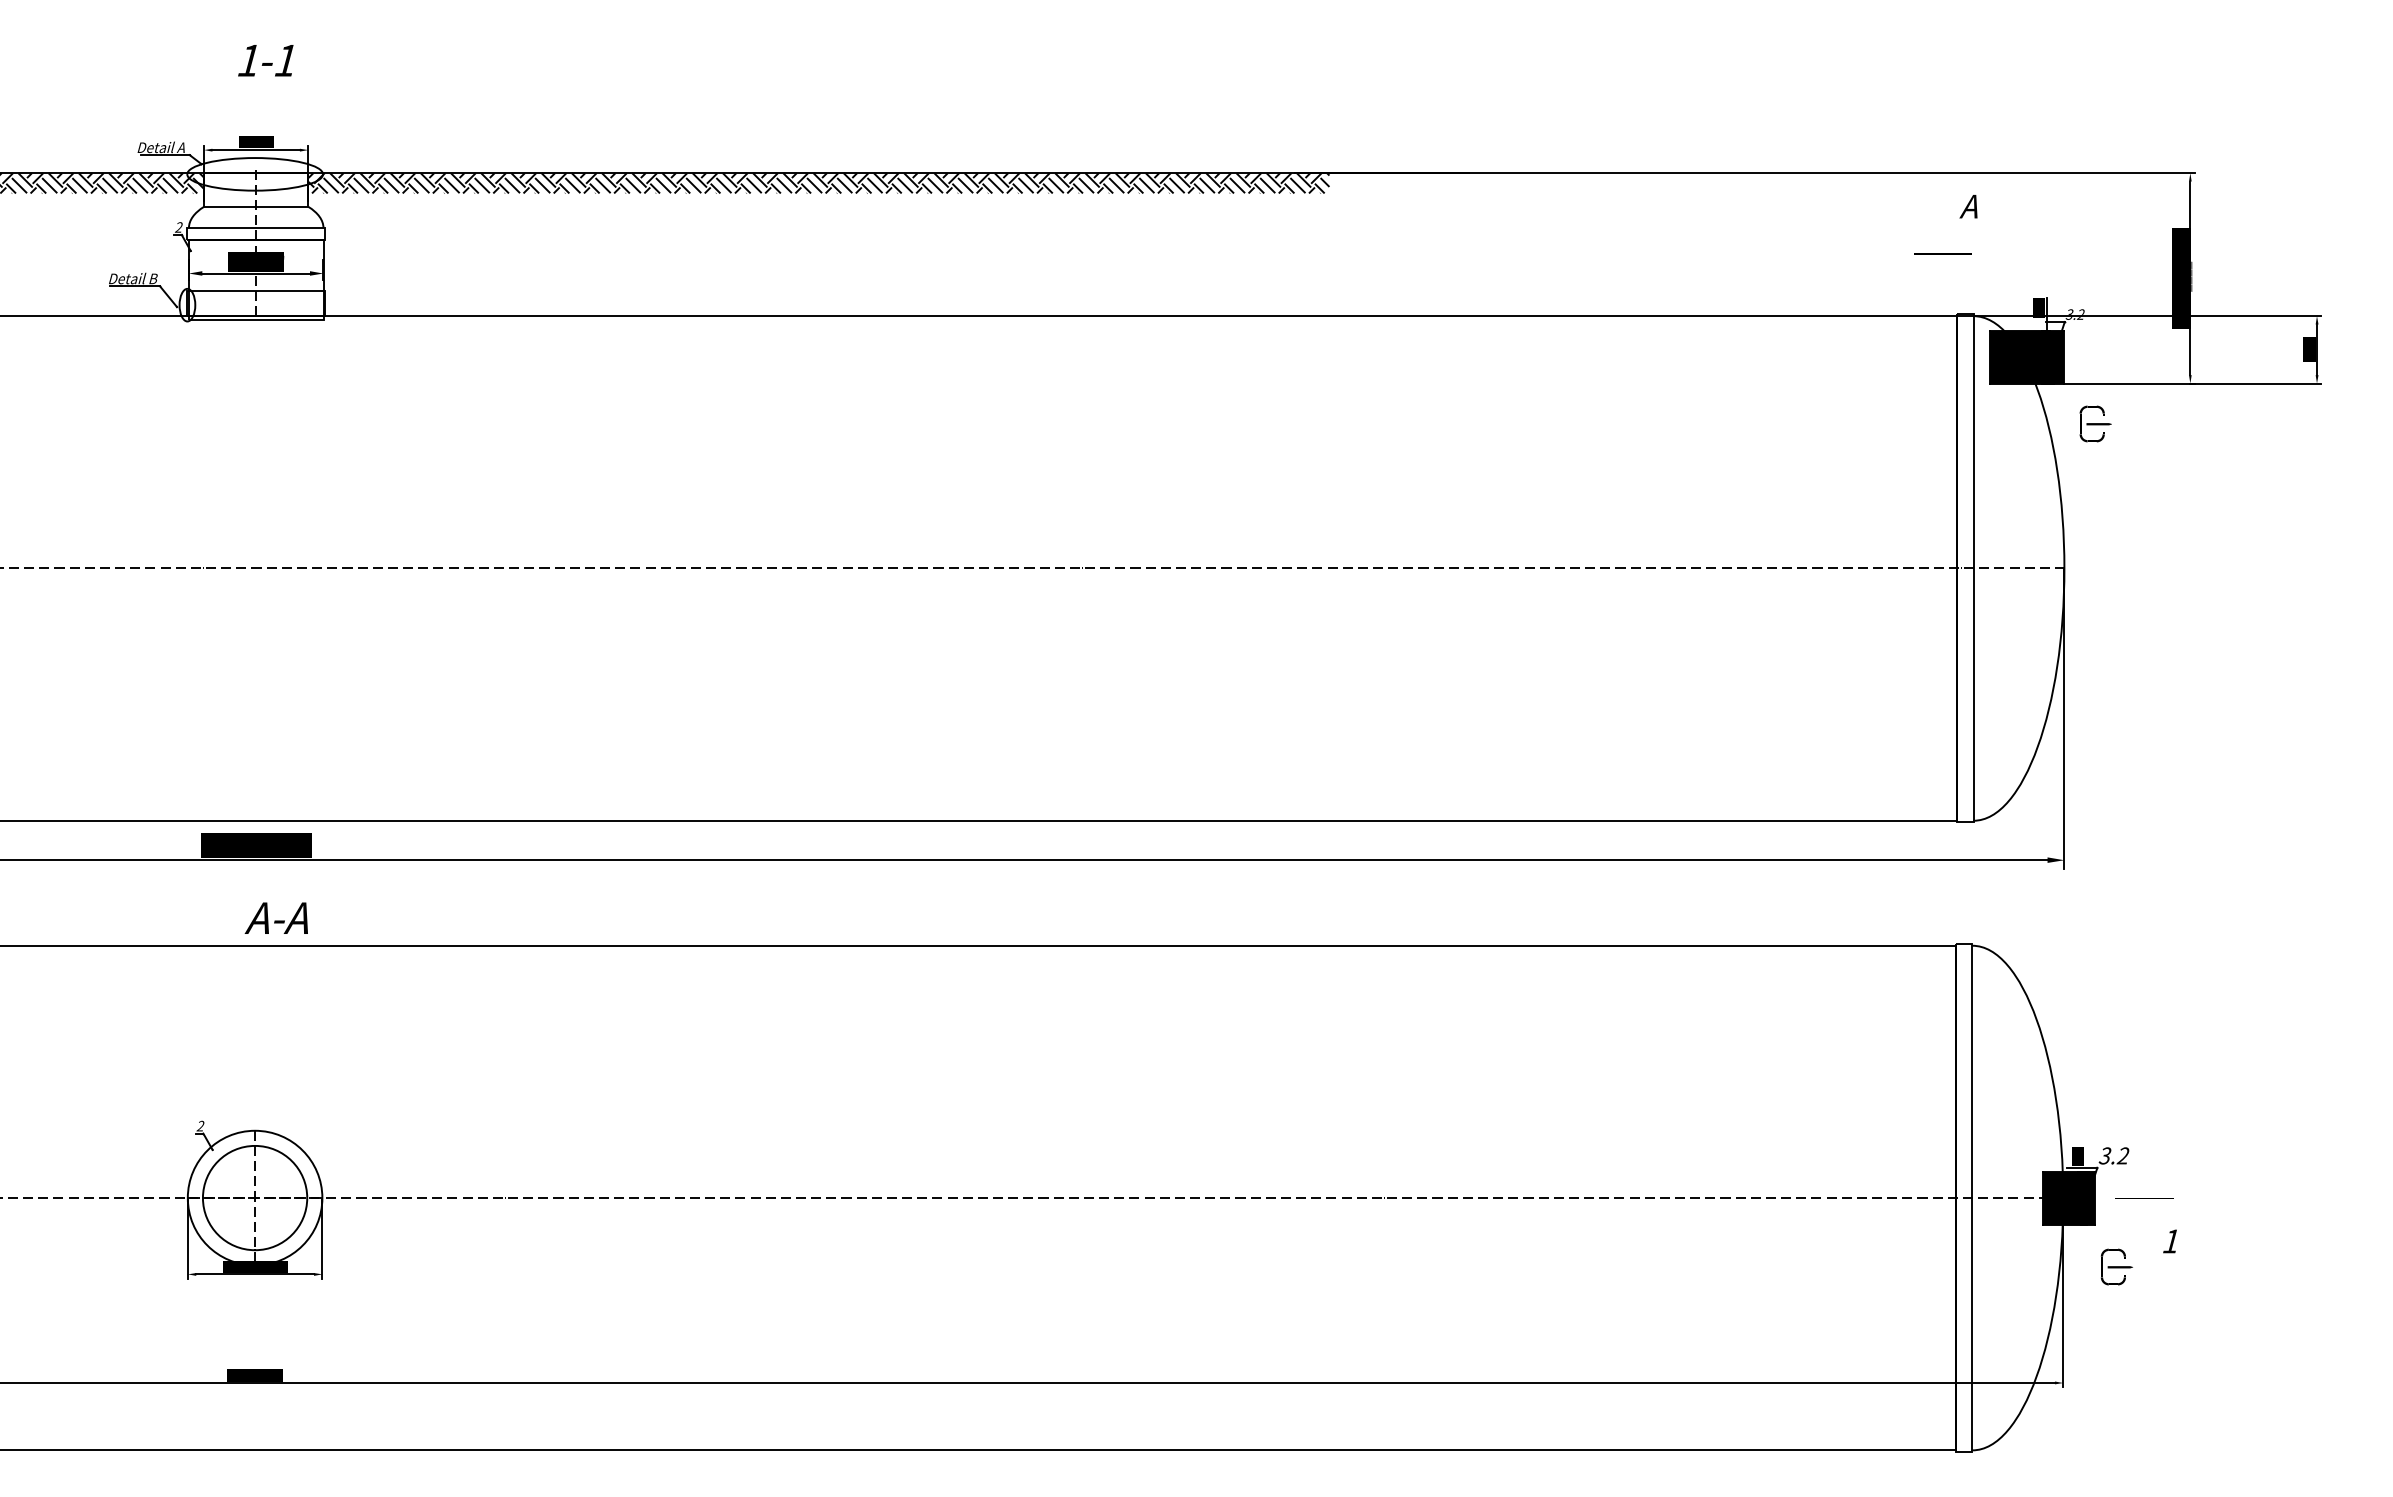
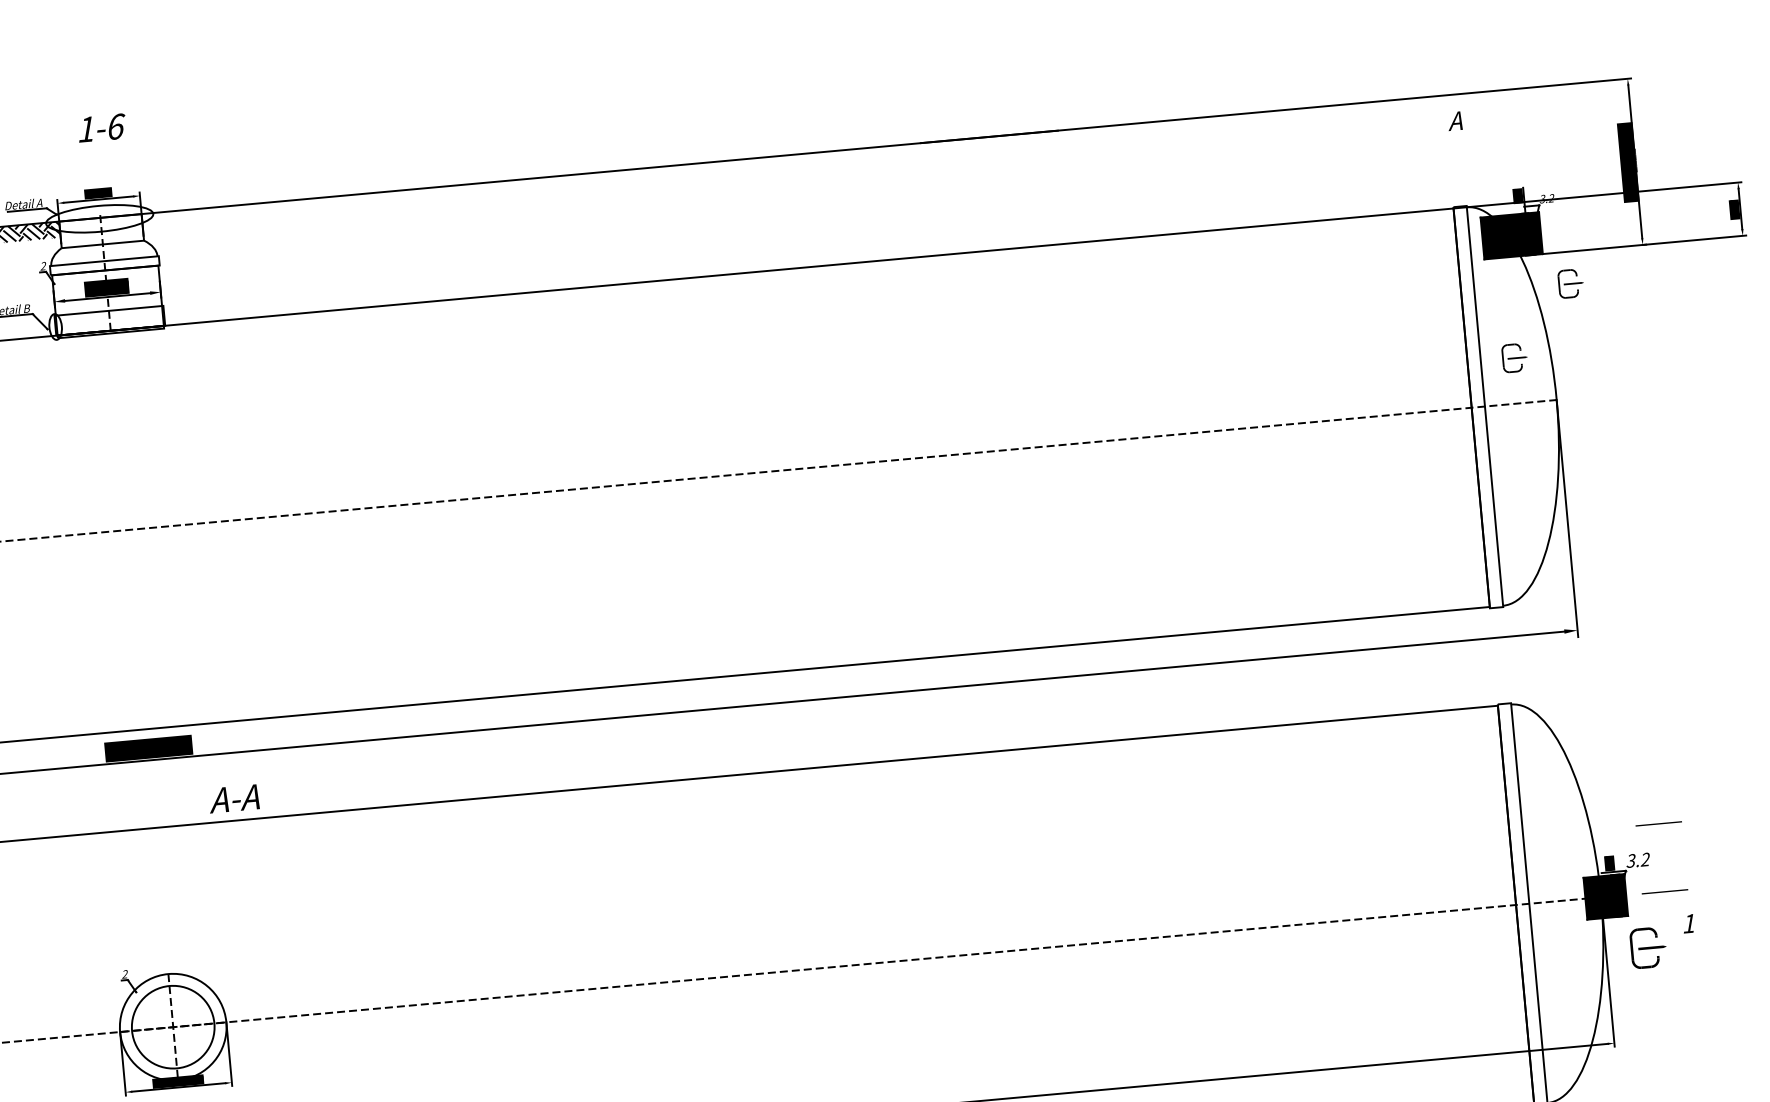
text: (287, 60) -> (117, 126), 1-1 -> 1-6
hatch: (818, 183) -> (545, 185), removed
line: (1942, 253) -> (1437, 160), removed
part: (2016, 510) -> (1514, 357), added
text: (275, 917) -> (233, 798), moved
line: (2144, 1112) -> (1659, 823), added
part: (2116, 1266) -> (1647, 947), size x1.4

